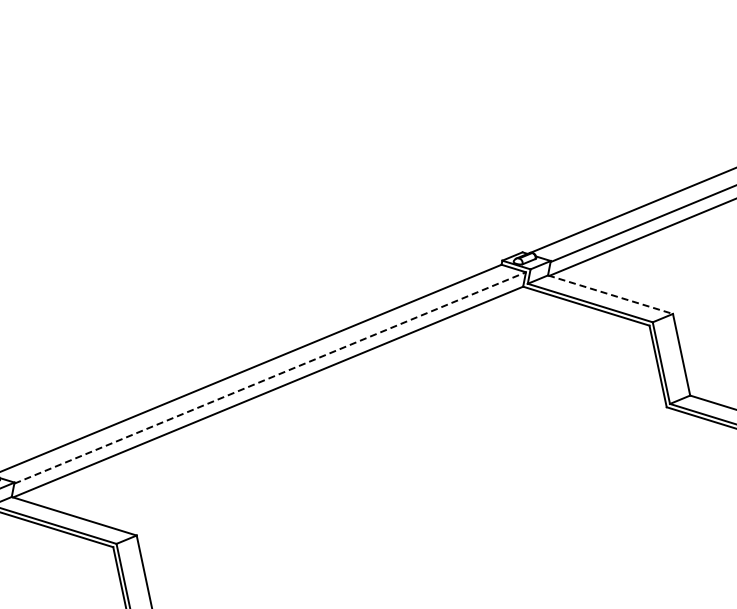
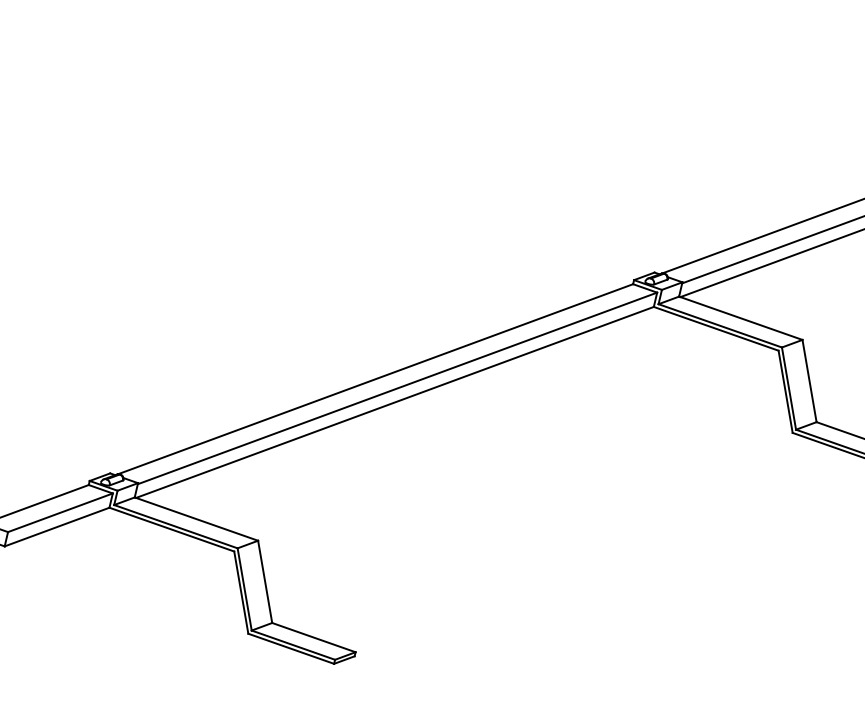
line: (611, 294) -> (741, 318), dashed -> solid
line: (270, 378) -> (397, 388), dashed -> solid

